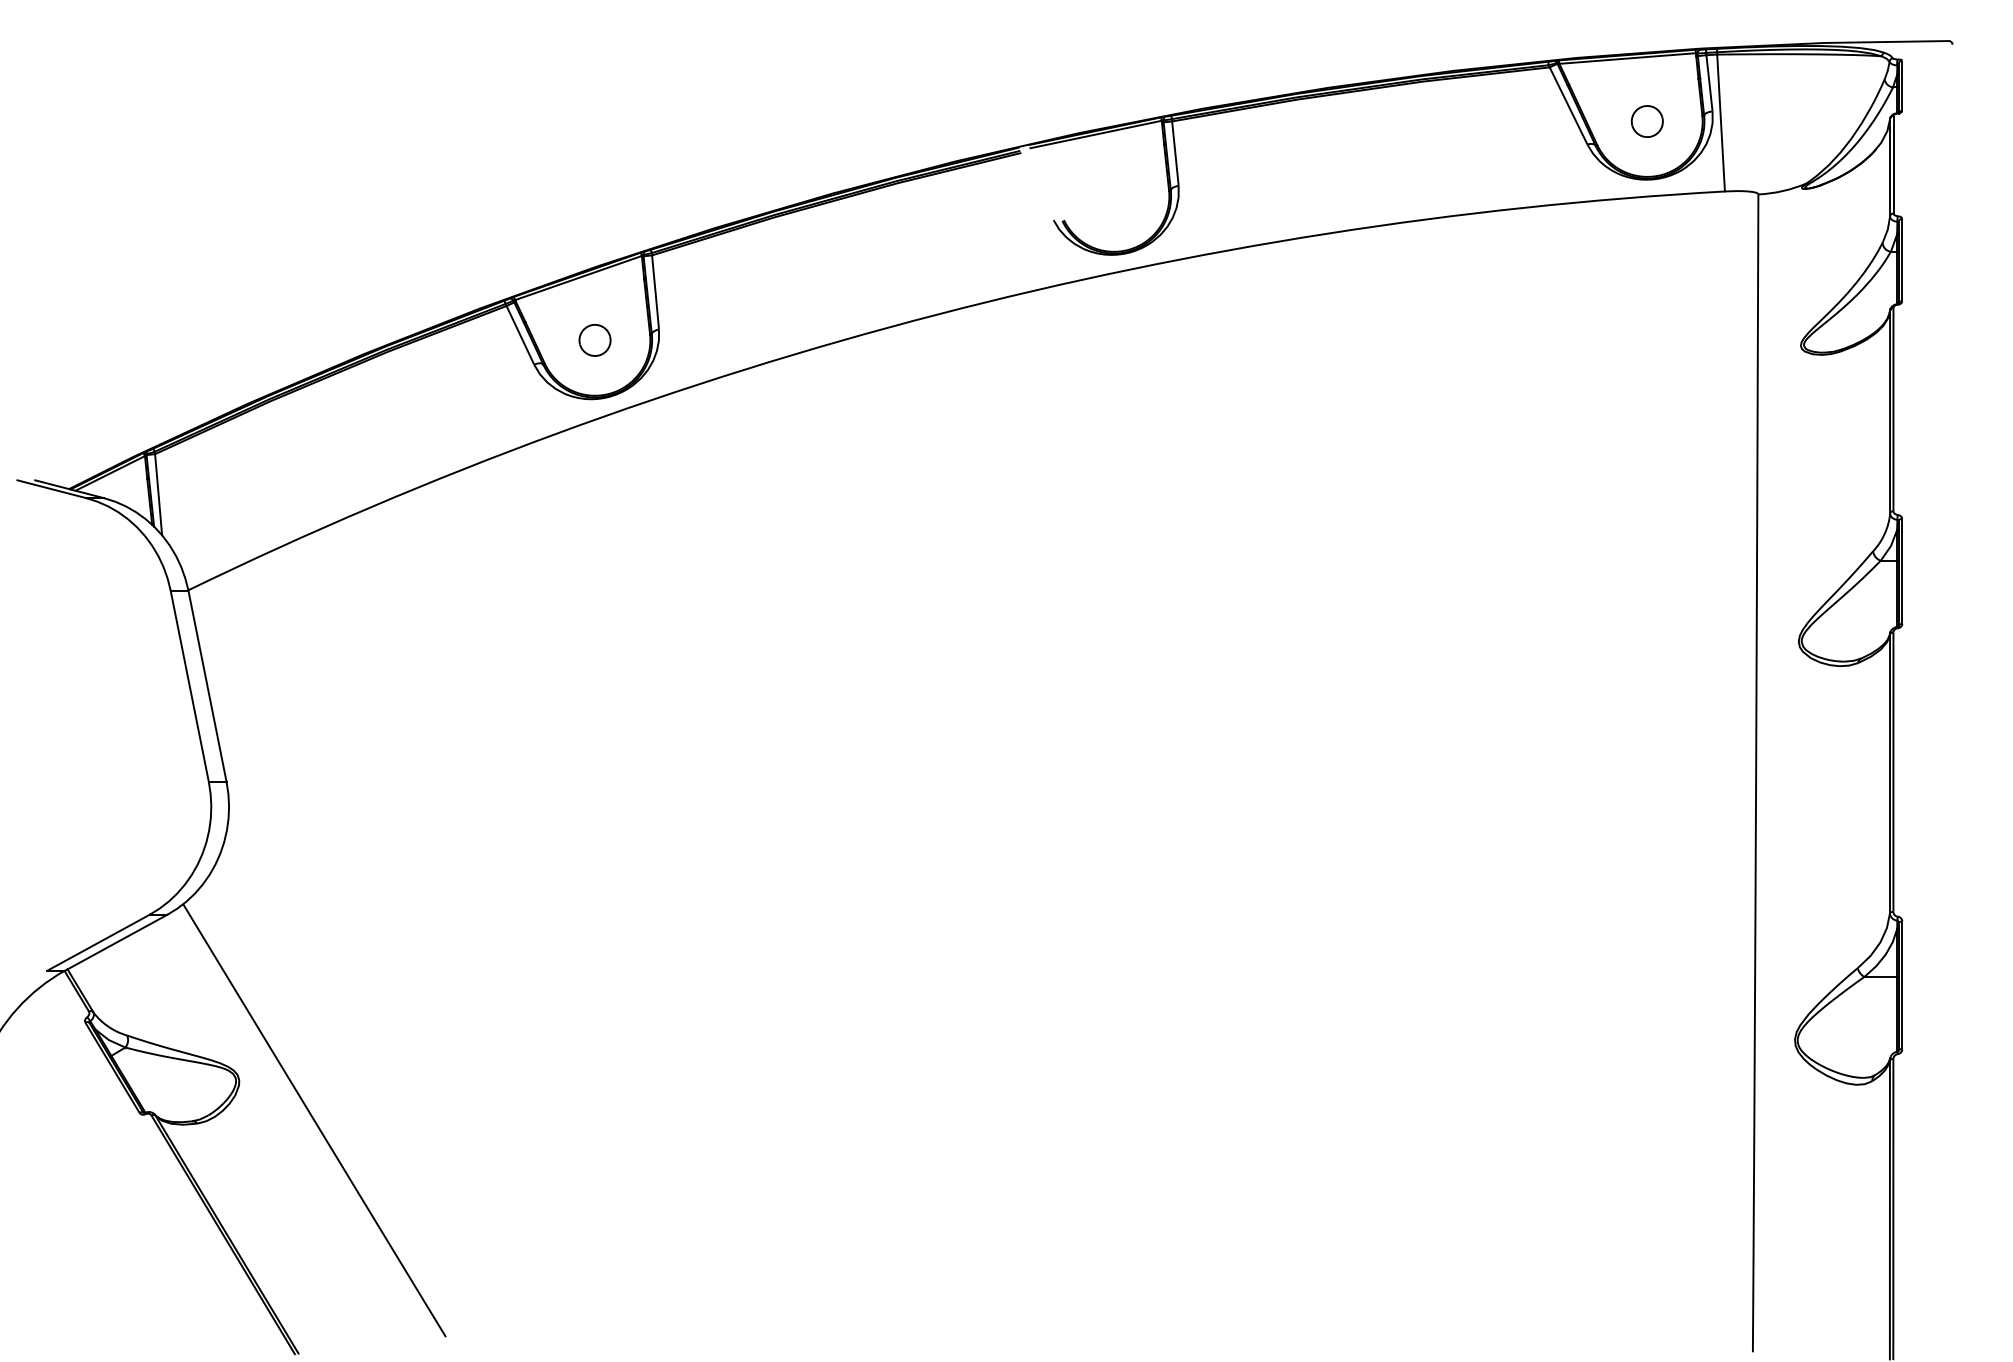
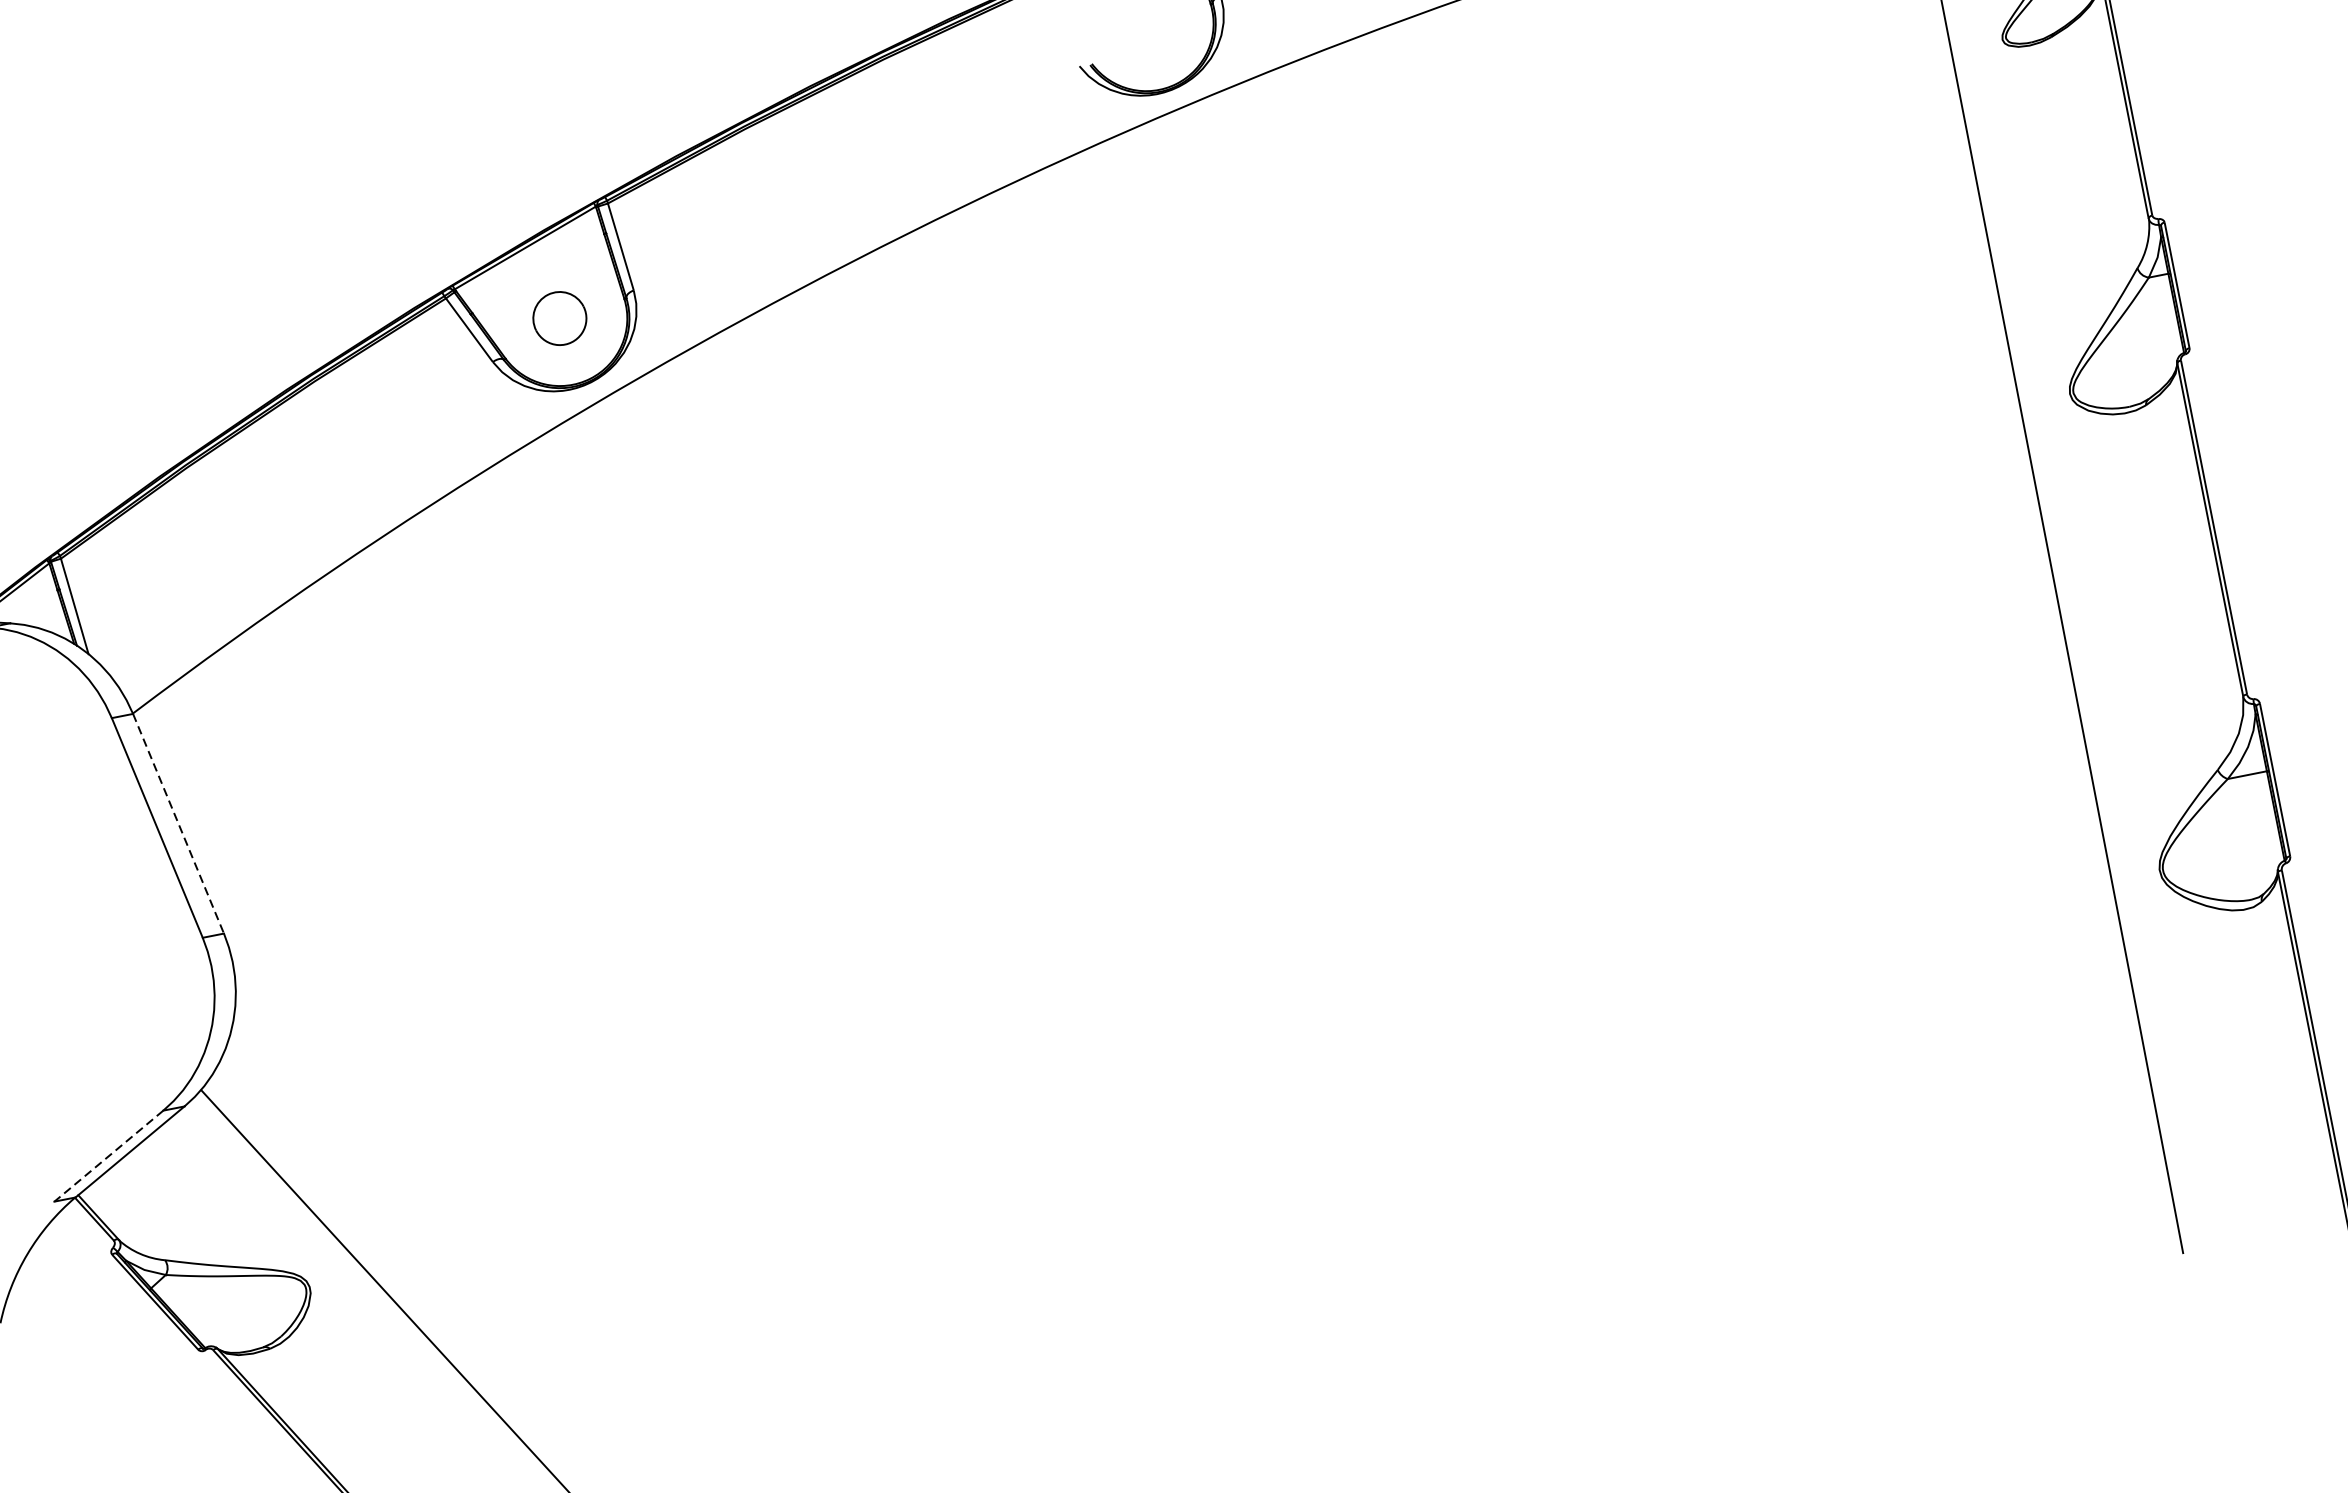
part: (594, 340) -> (559, 318), size x1.4
line: (207, 686) -> (178, 823), solid -> dashed
line: (98, 943) -> (109, 1156), solid -> dashed

